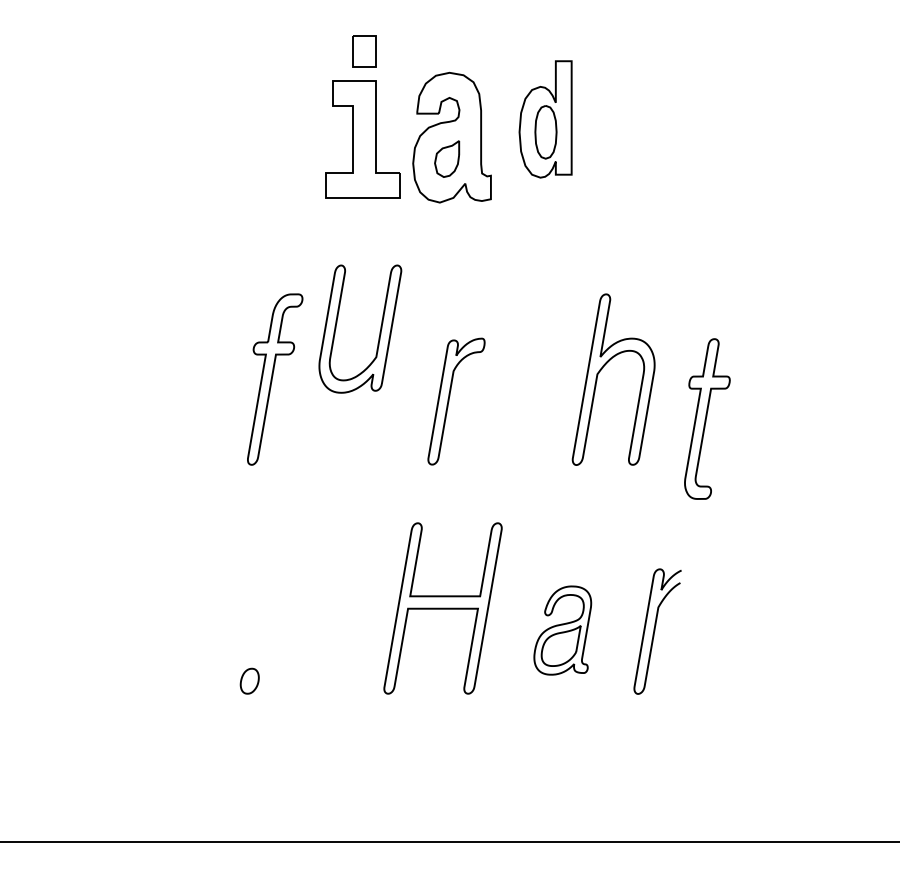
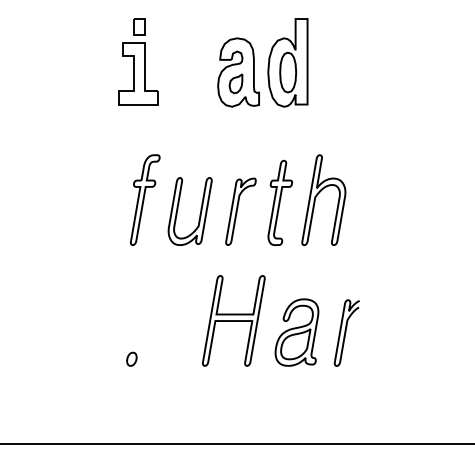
part: (362, 116) -> (138, 61), moved
part: (544, 118) -> (287, 62), size x1.43
part: (377, 334) -> (199, 214), moved
part: (705, 418) -> (279, 202), moved
part: (561, 630) -> (296, 332), size x1.43

